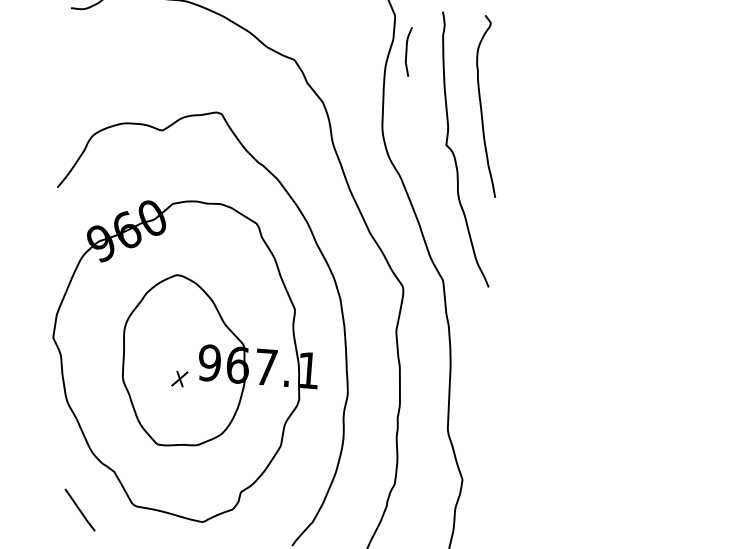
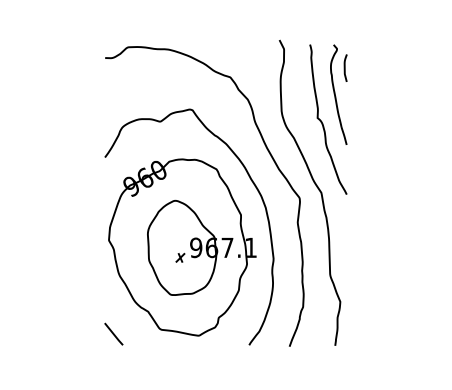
curve: (407, 50) -> (345, 67), moved
line: (79, 508) -> (113, 333), moved

